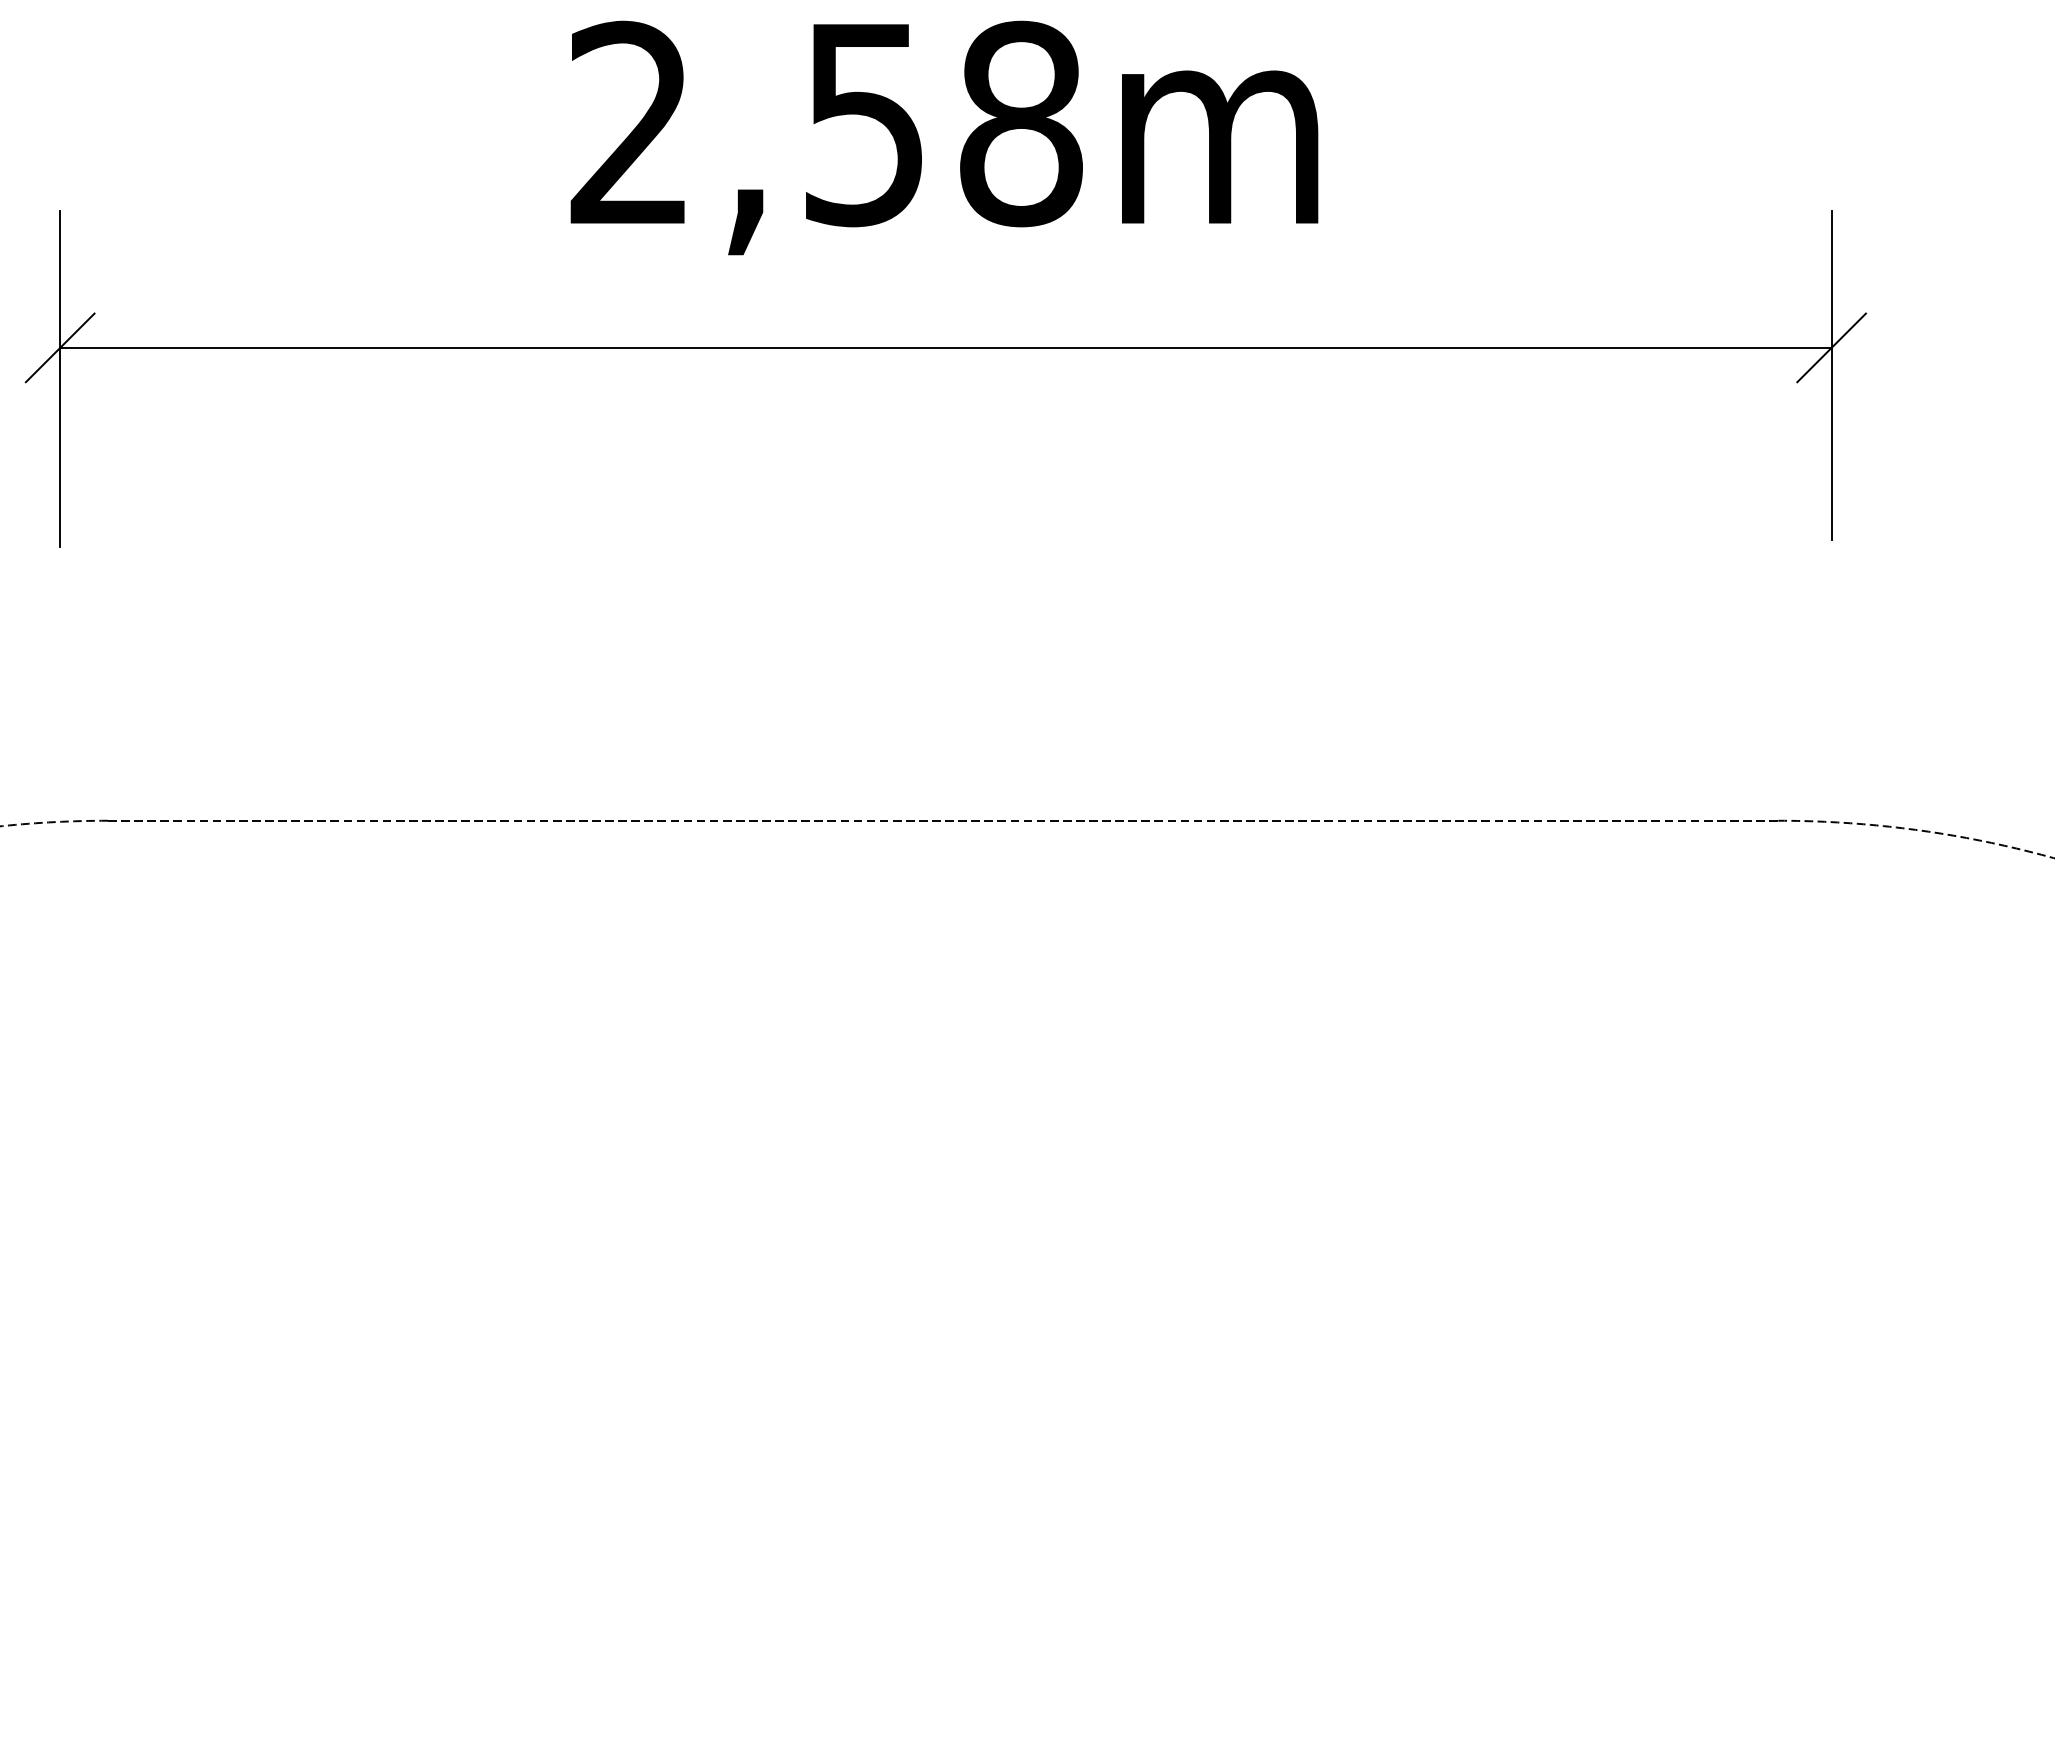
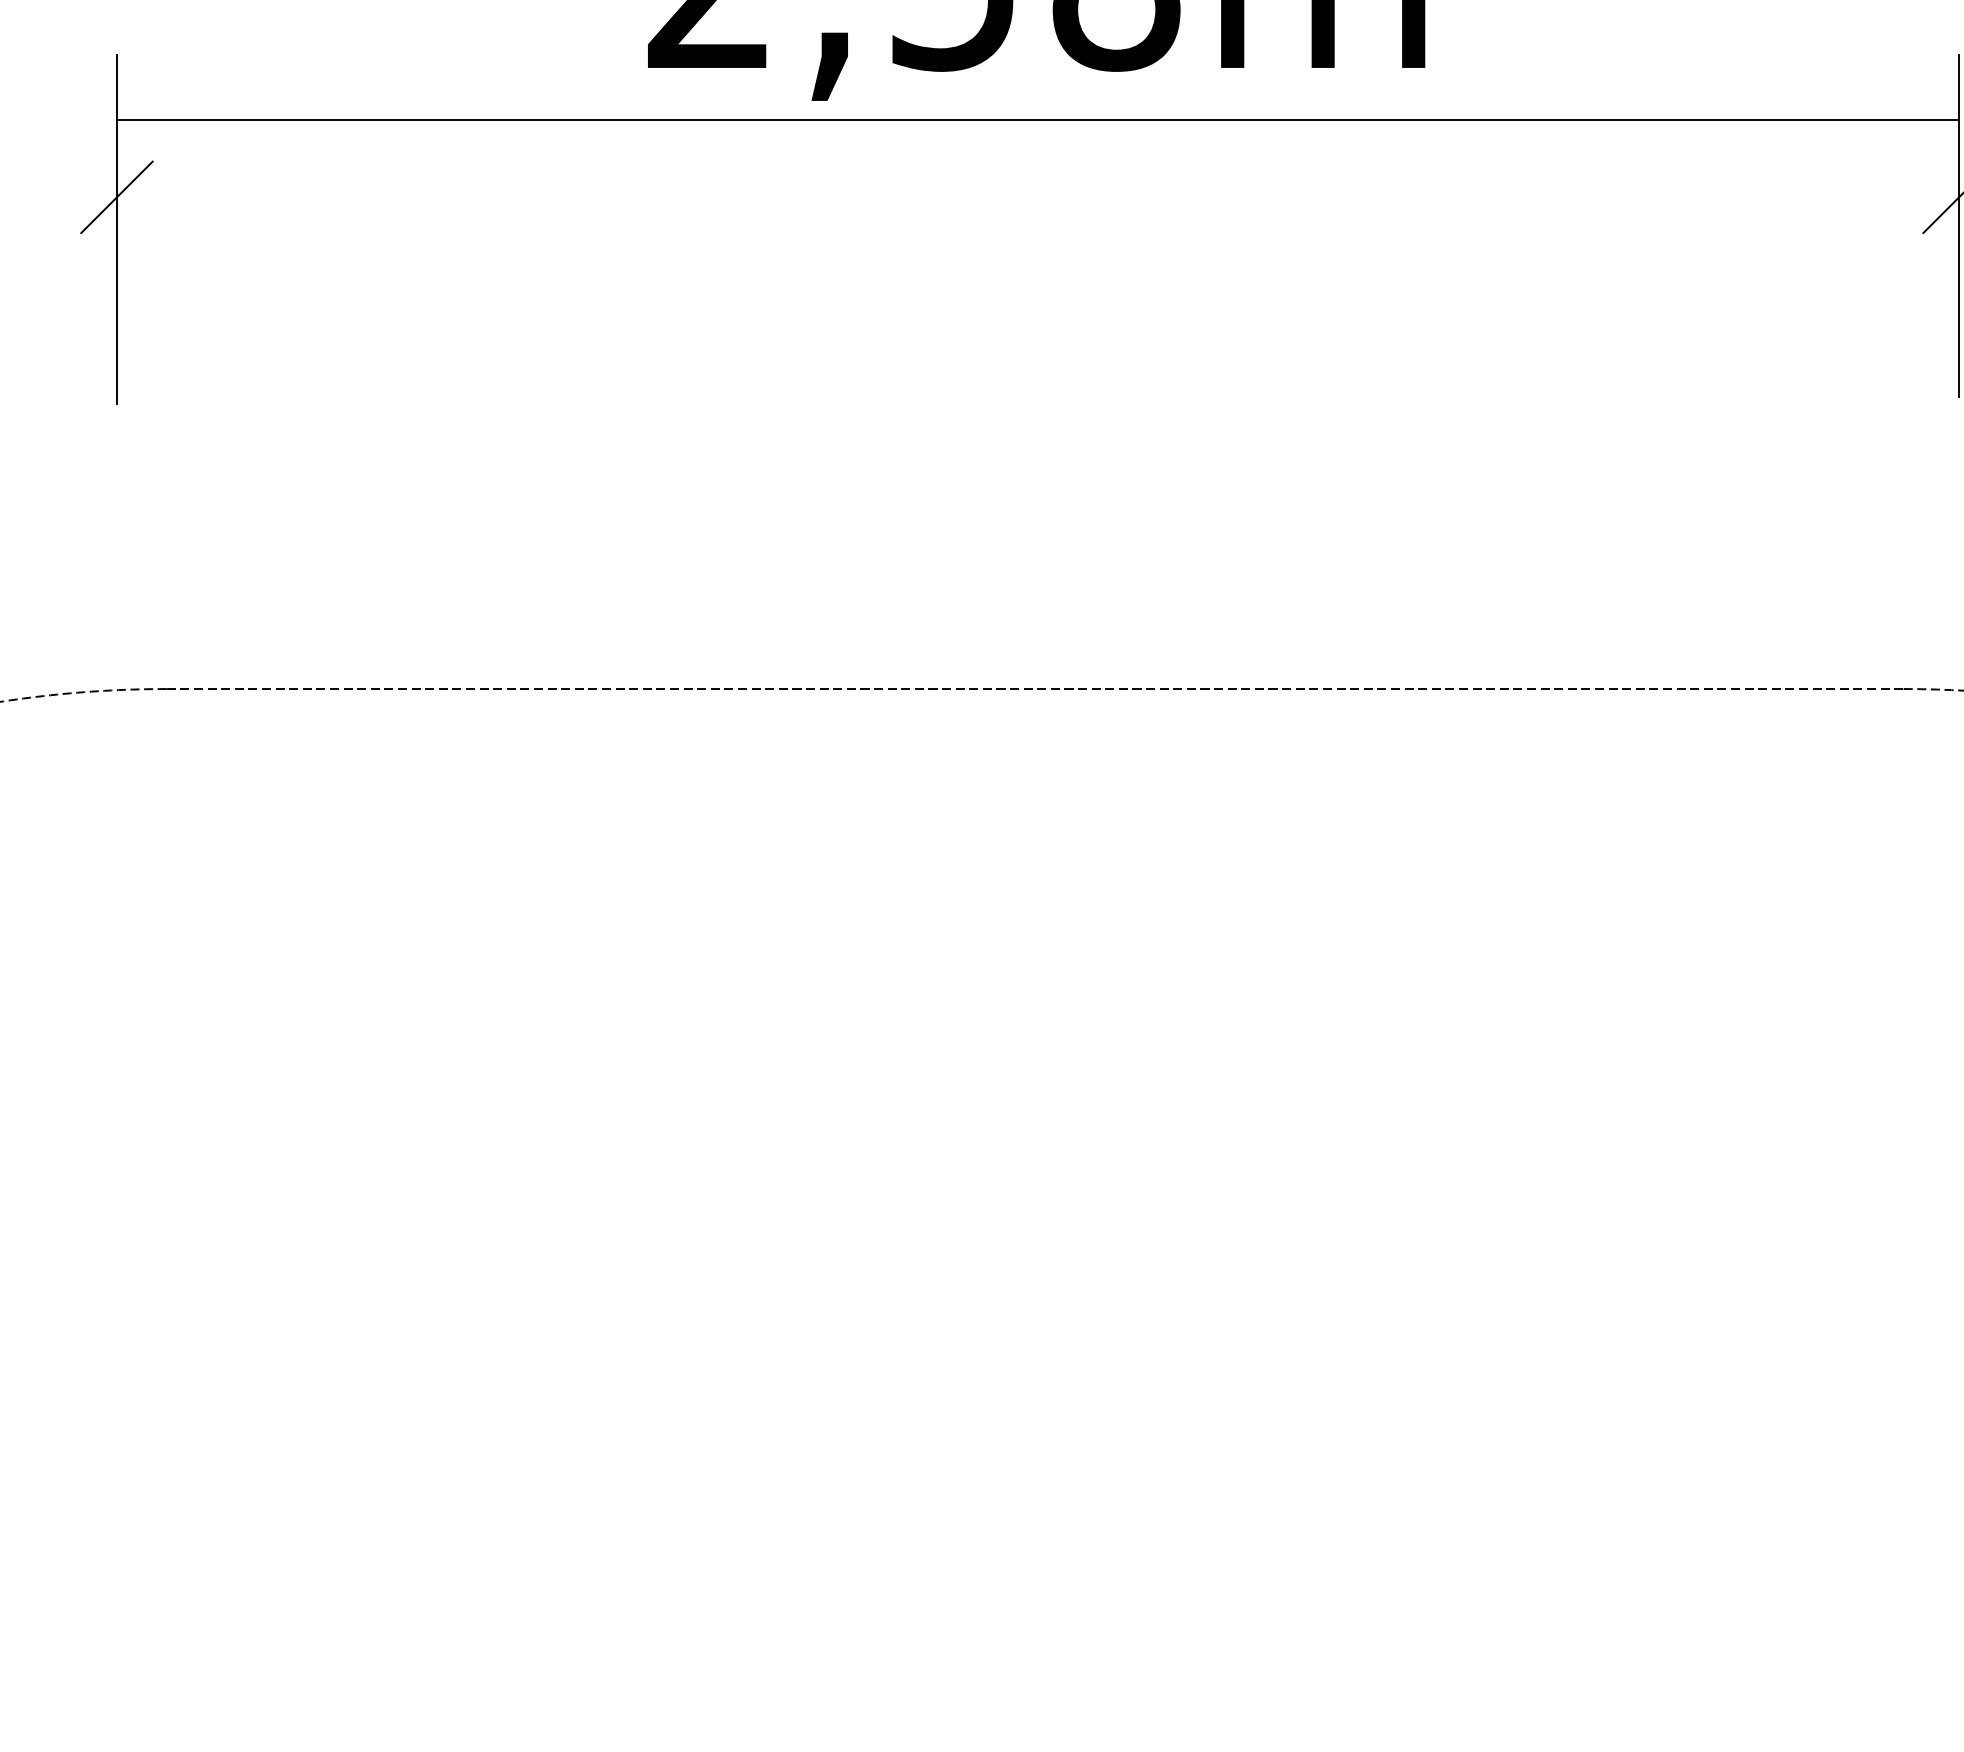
line: (945, 347) -> (1037, 119), moved

